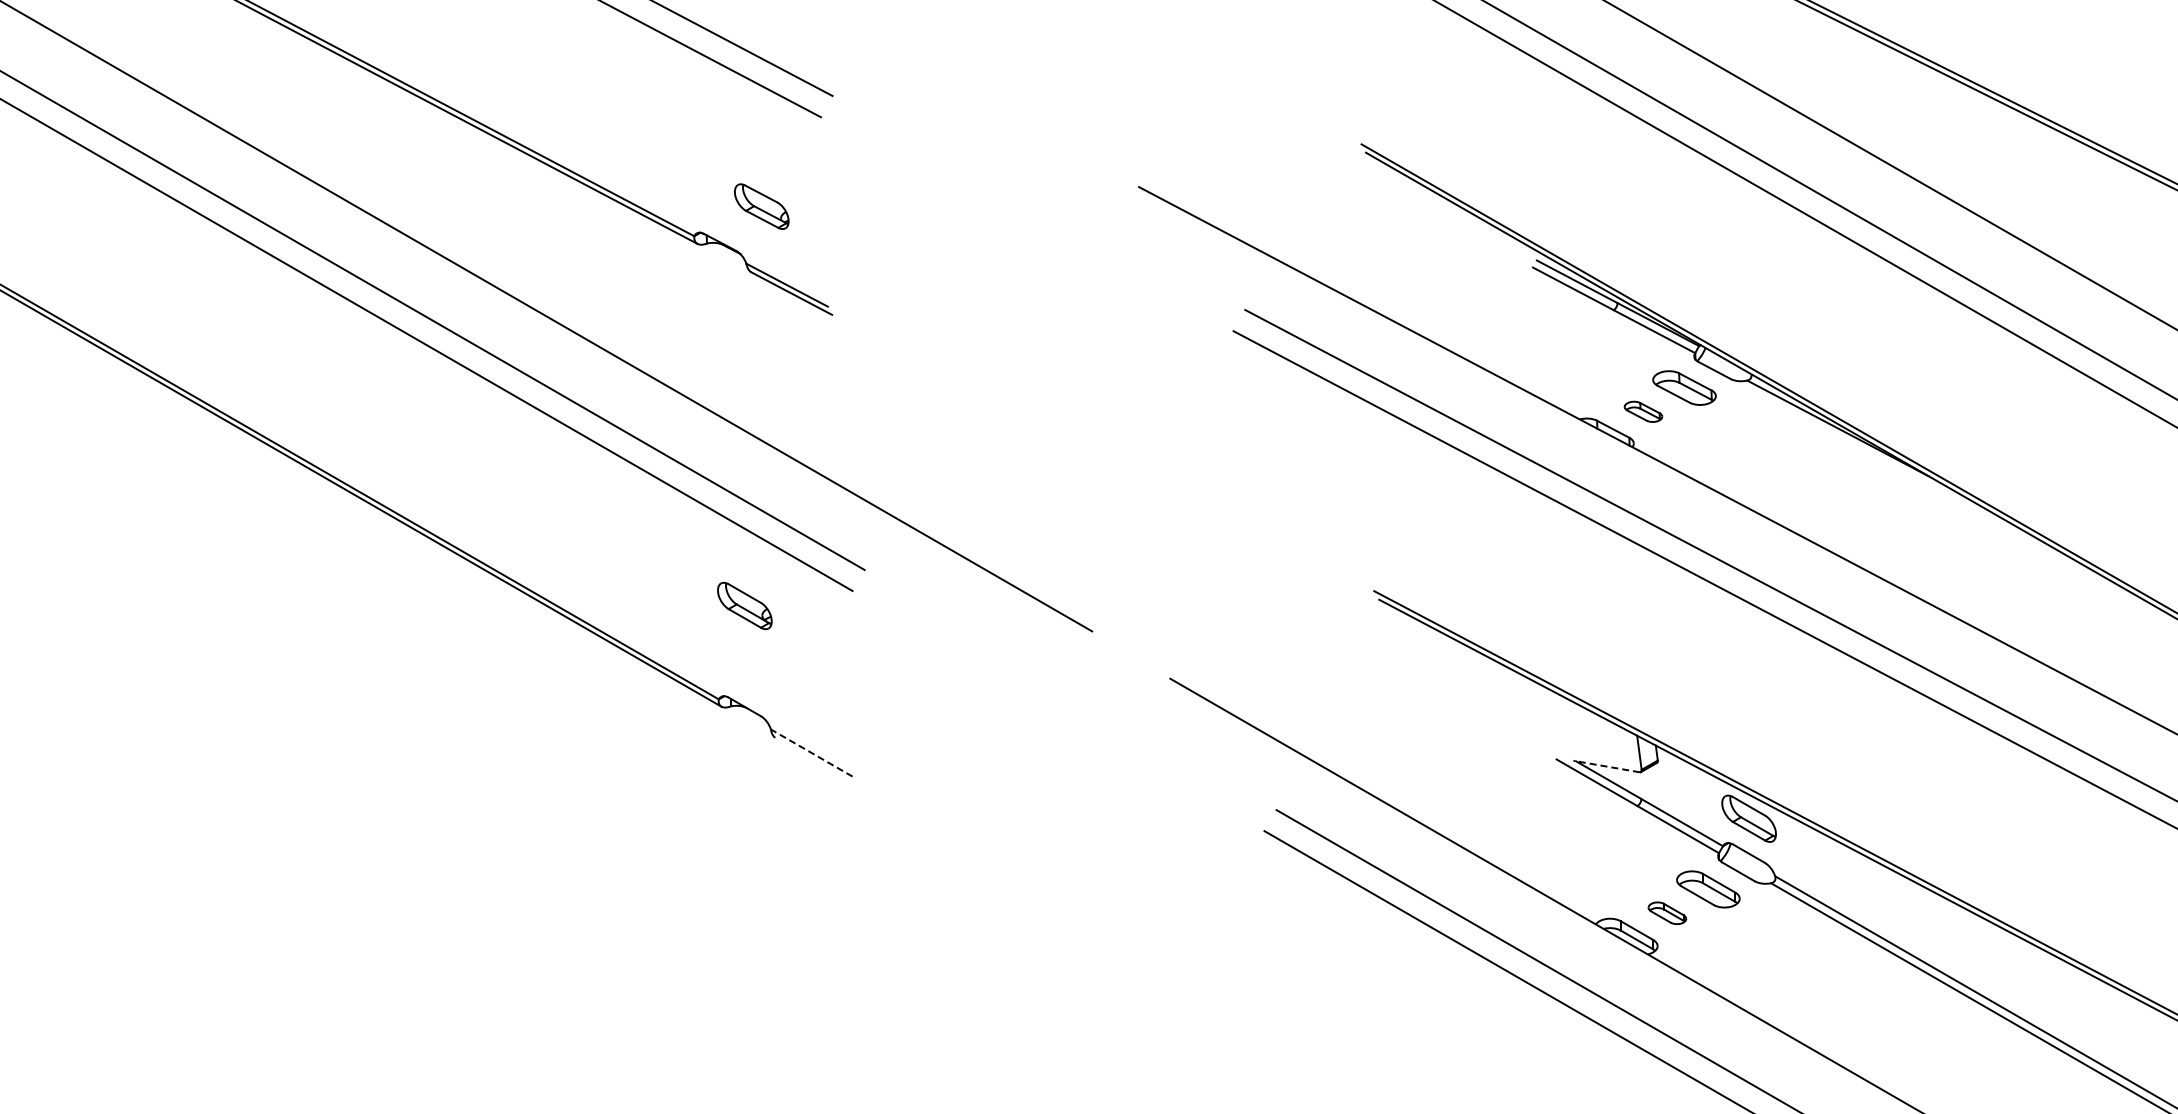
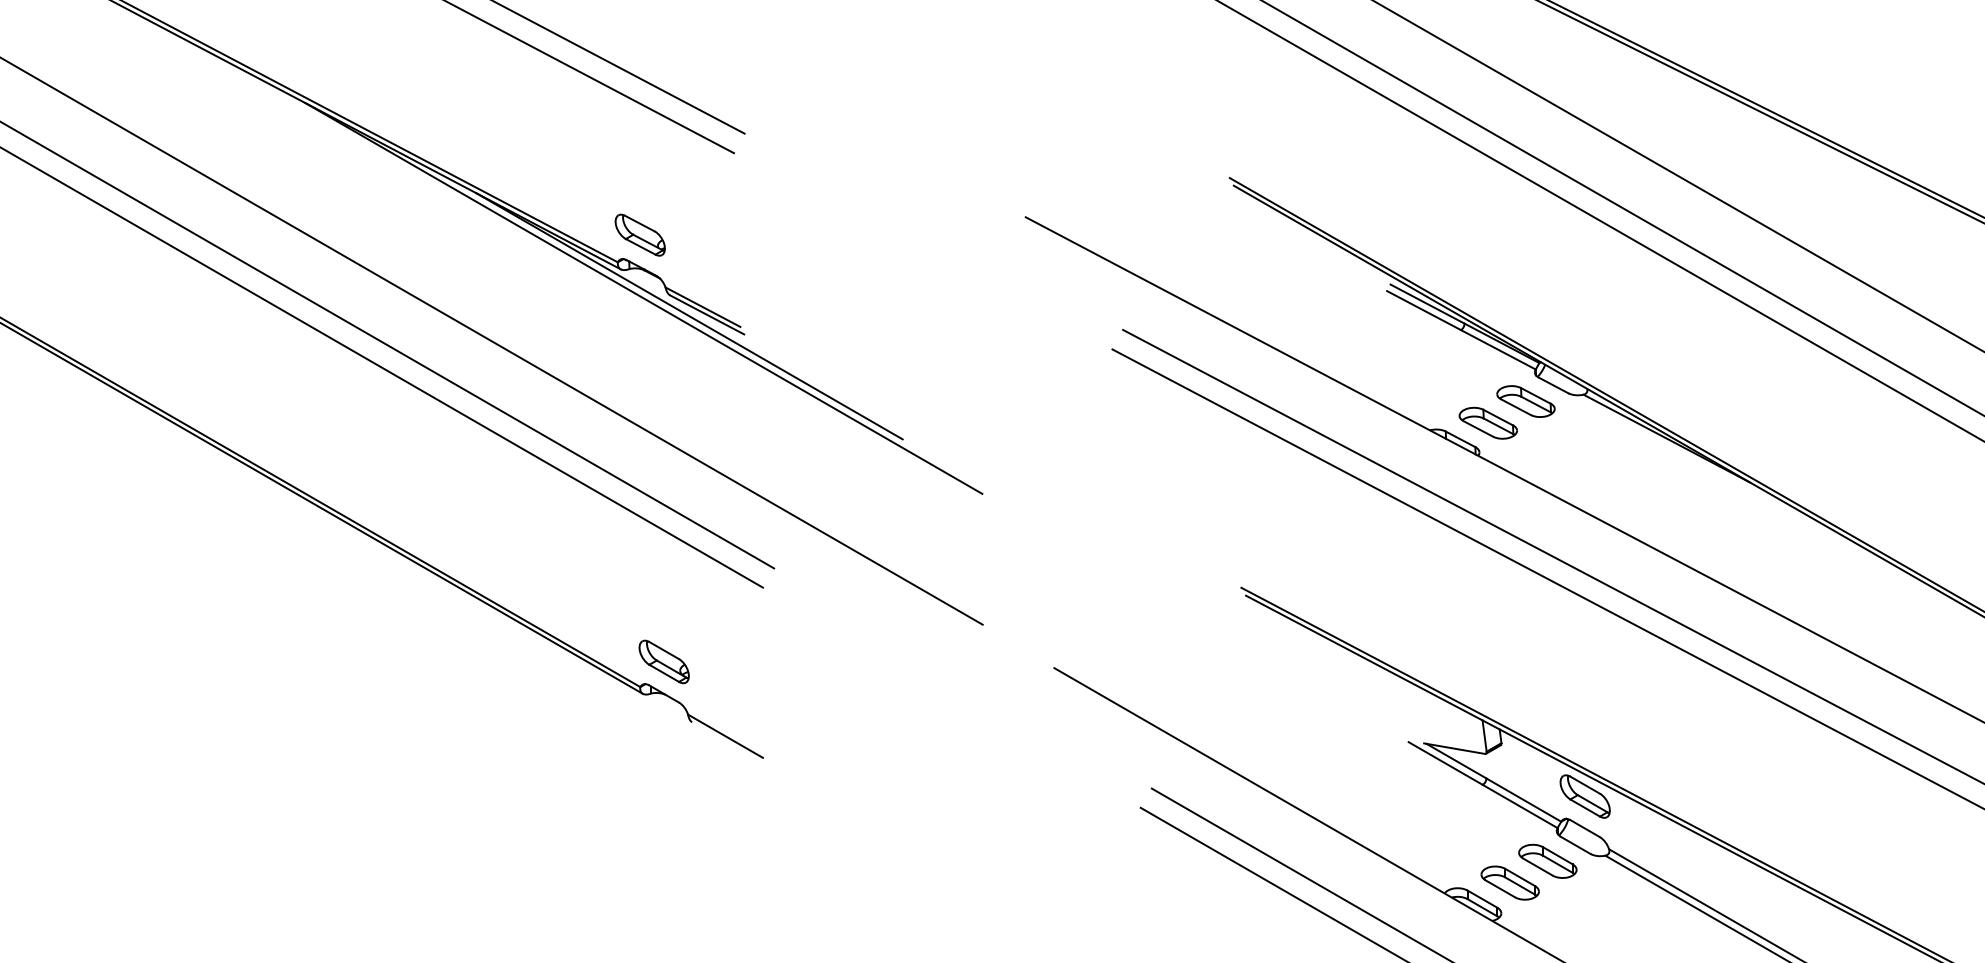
part: (761, 206) -> (640, 235), moved
line: (722, 275) -> (643, 298), added
line: (771, 294) -> (688, 315), added
part: (1643, 411) -> (1488, 423), size x1.67
part: (744, 605) -> (663, 661), moved
line: (811, 752) -> (725, 735), dashed -> solid
line: (1606, 766) -> (1454, 748), dashed -> solid
part: (1667, 913) -> (1510, 883), size x1.67

